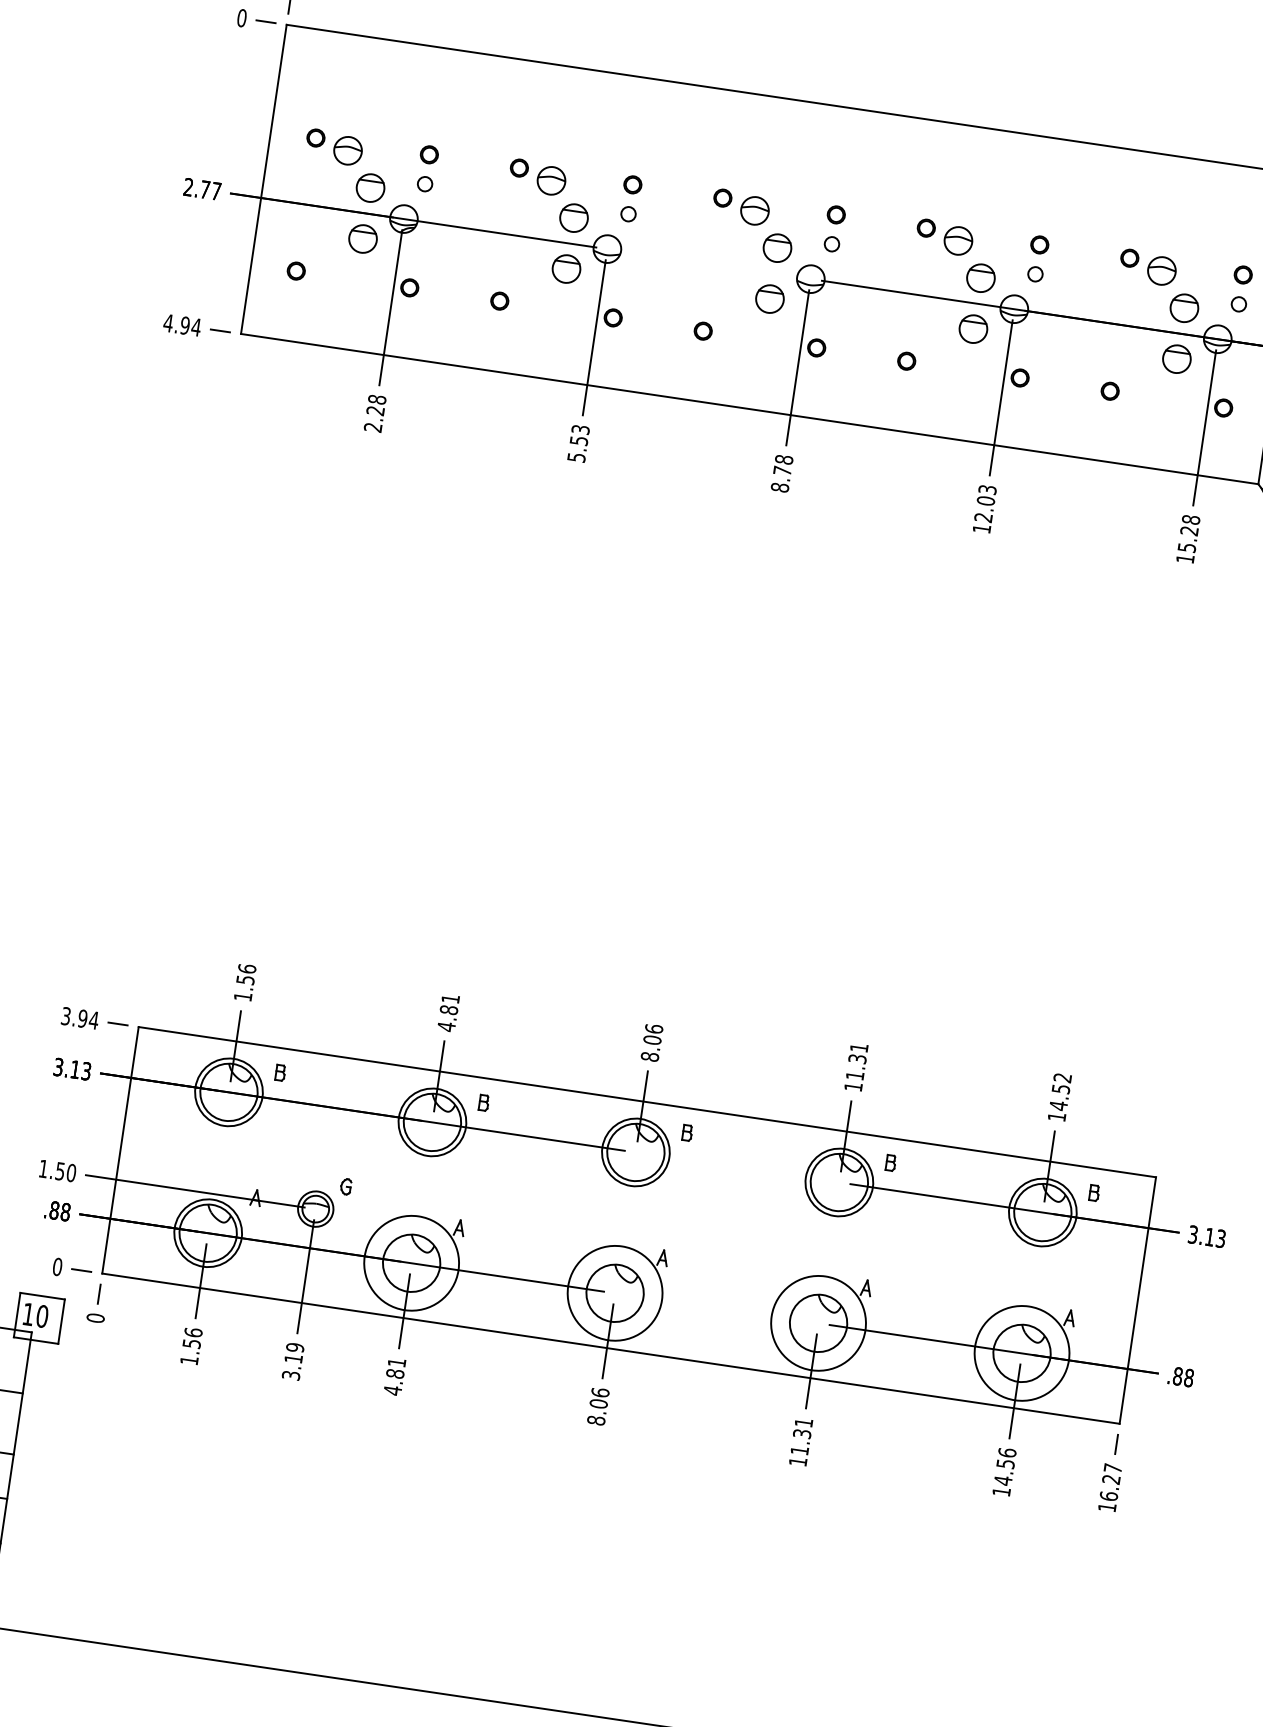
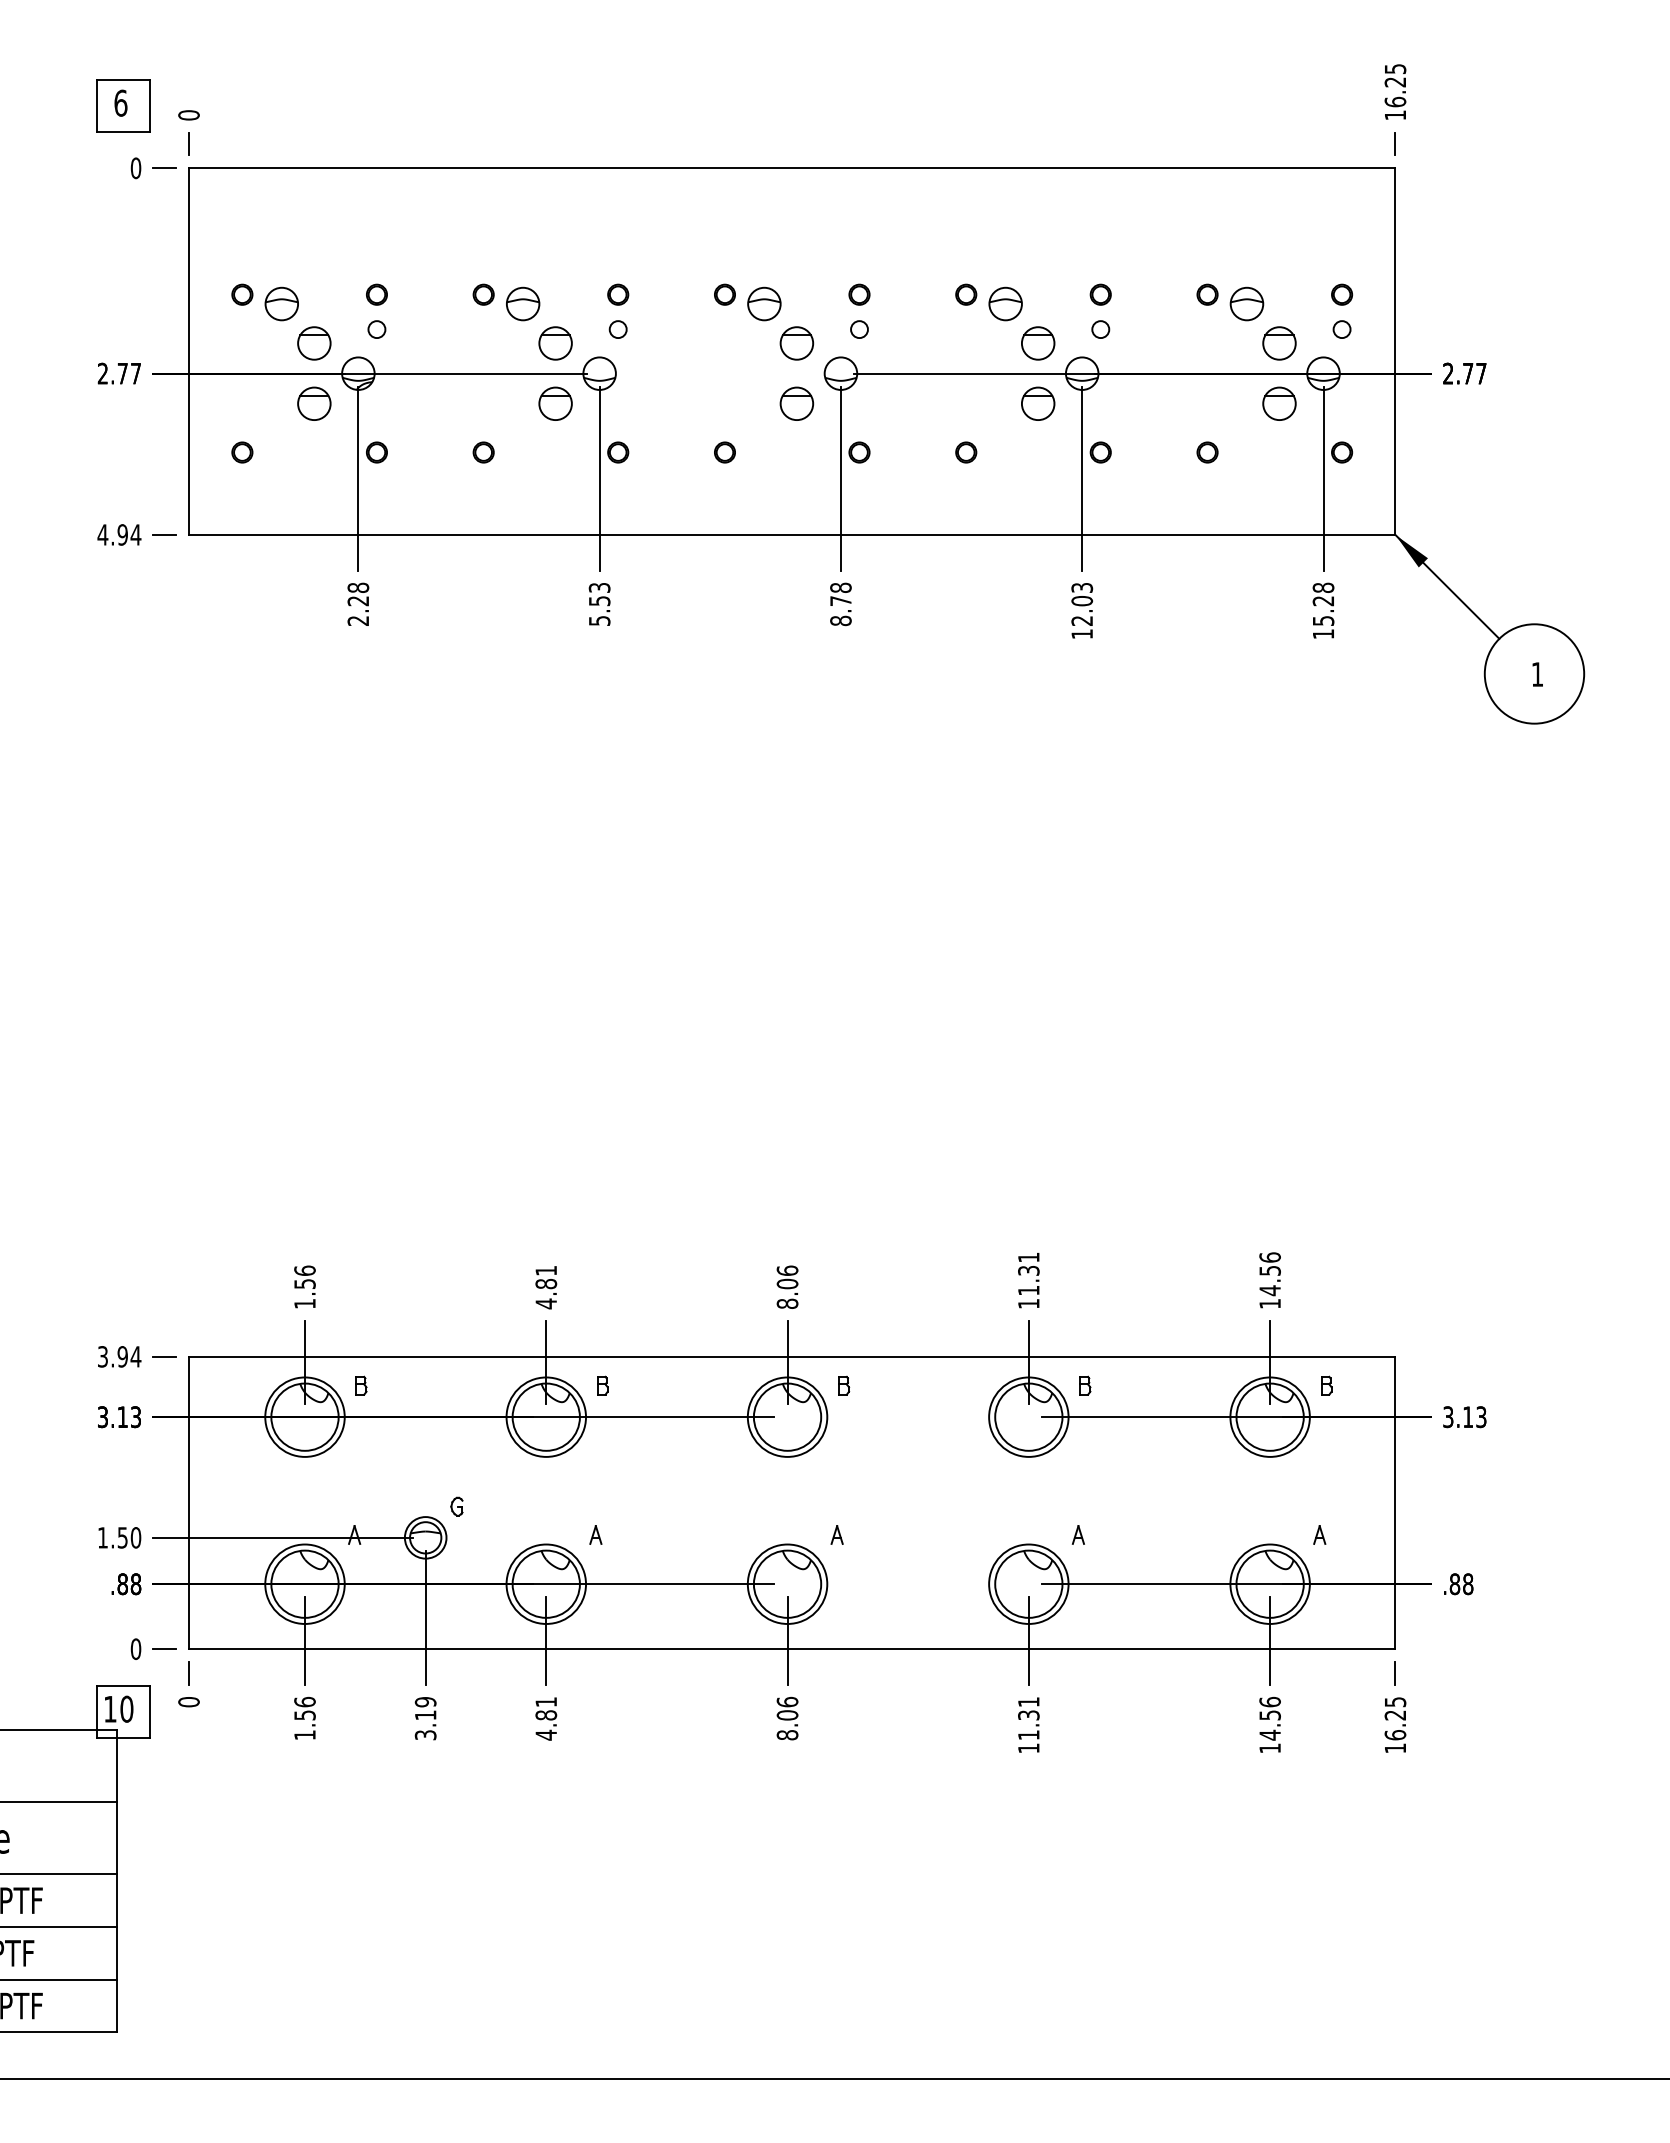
text: (1062, 1077) -> (1269, 1257), 14.52 -> 14.56
circle: (411, 1262) -> (546, 1583), size x0.71
circle: (615, 1292) -> (787, 1583), size x0.71
circle: (818, 1322) -> (1028, 1583), size x0.71
circle: (1021, 1352) -> (1269, 1583), size x0.71
text: (1113, 1468) -> (1395, 1702), 16.27 -> 16.25

